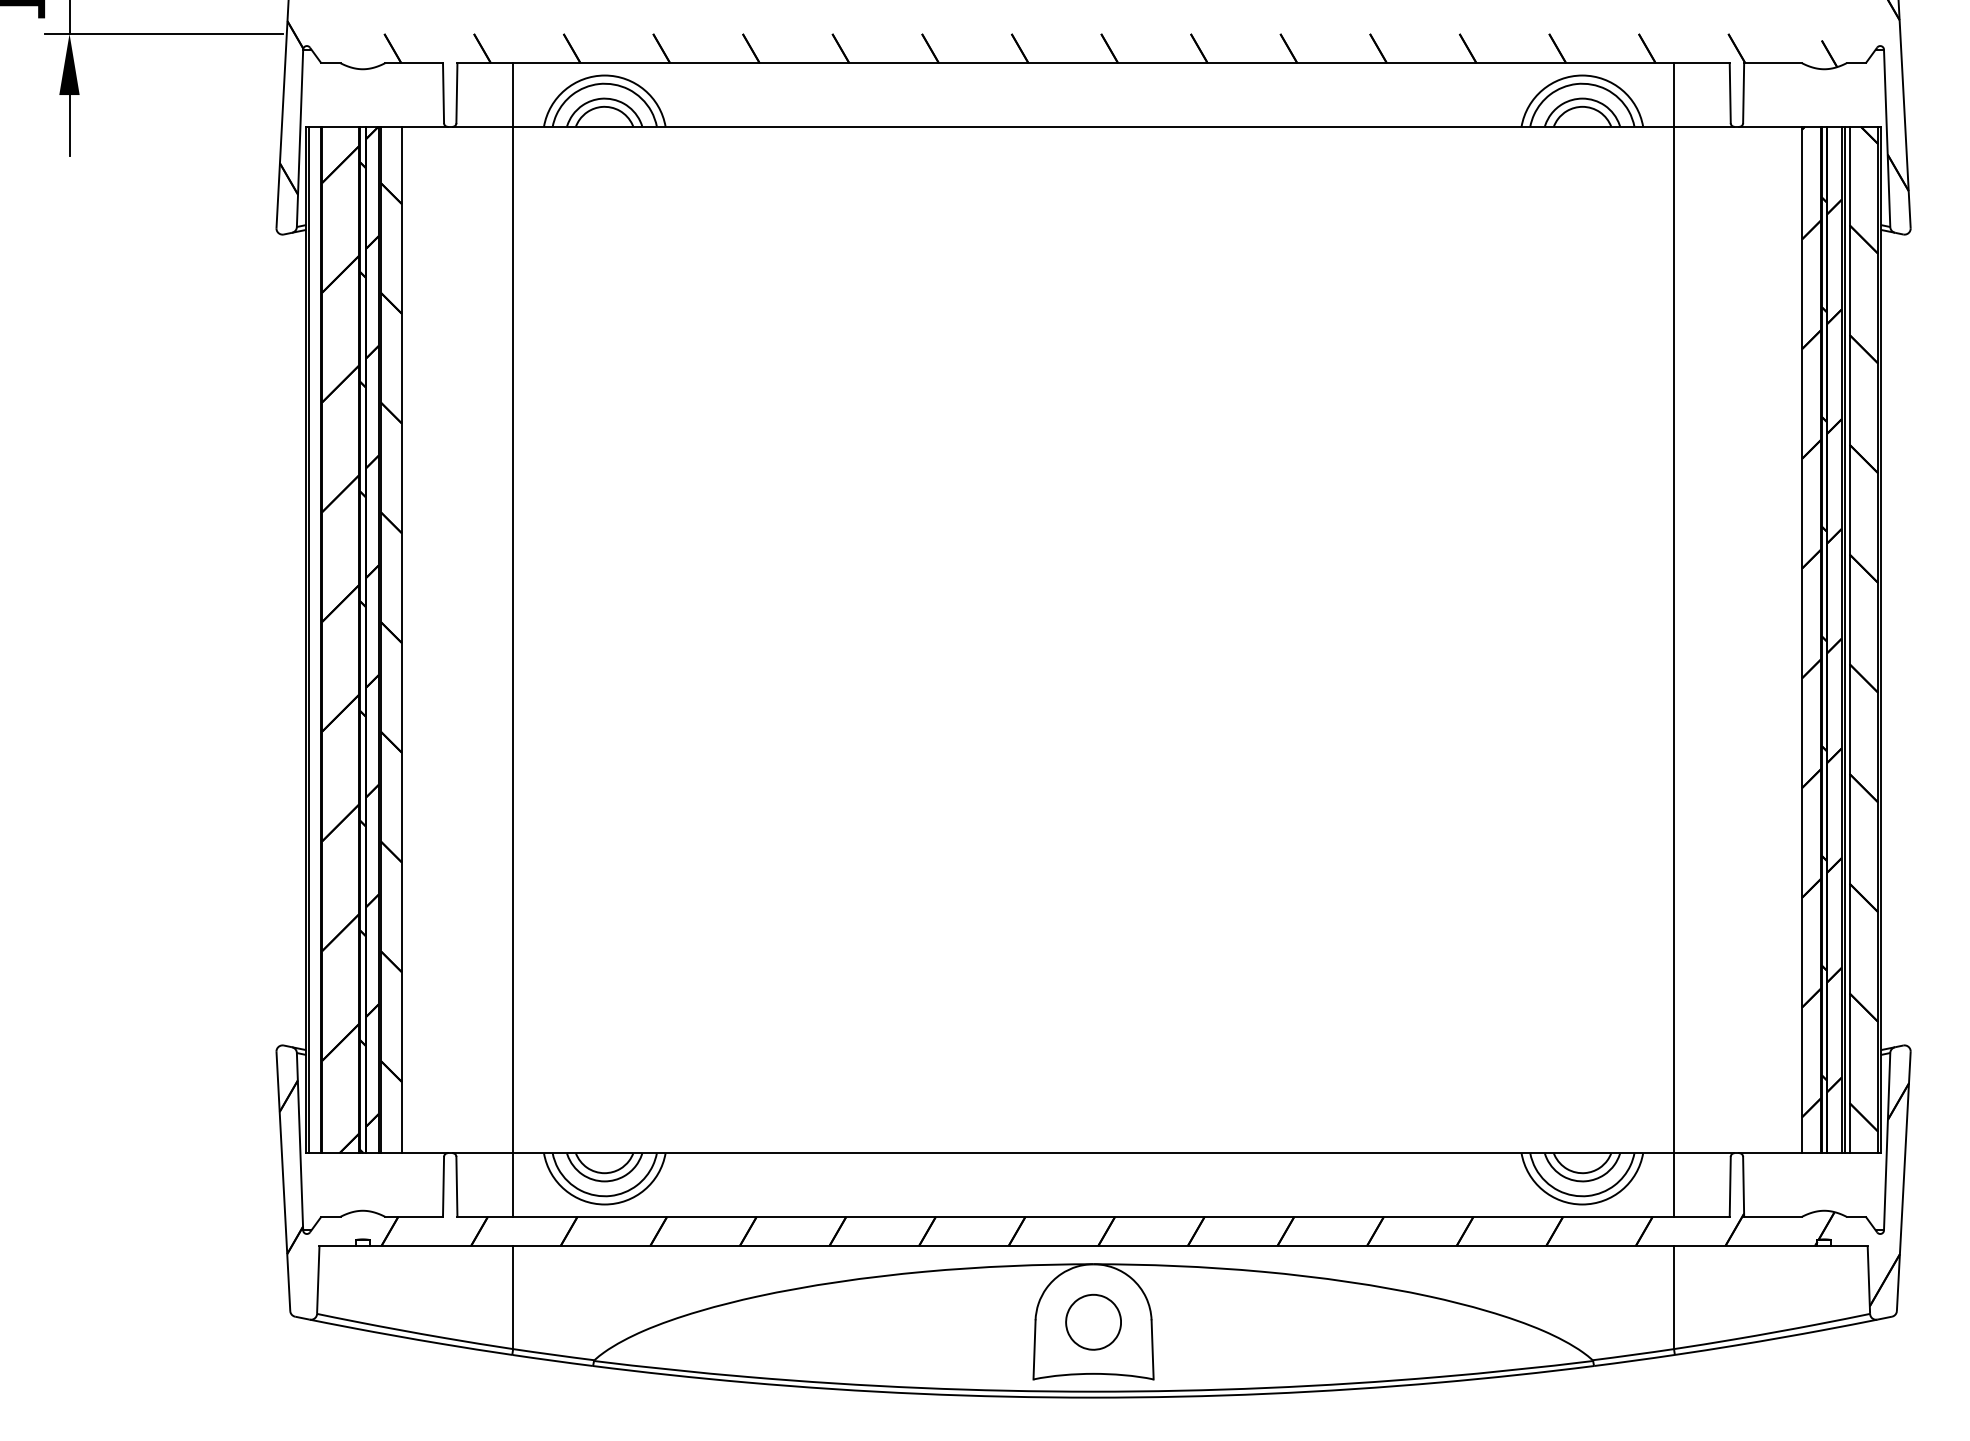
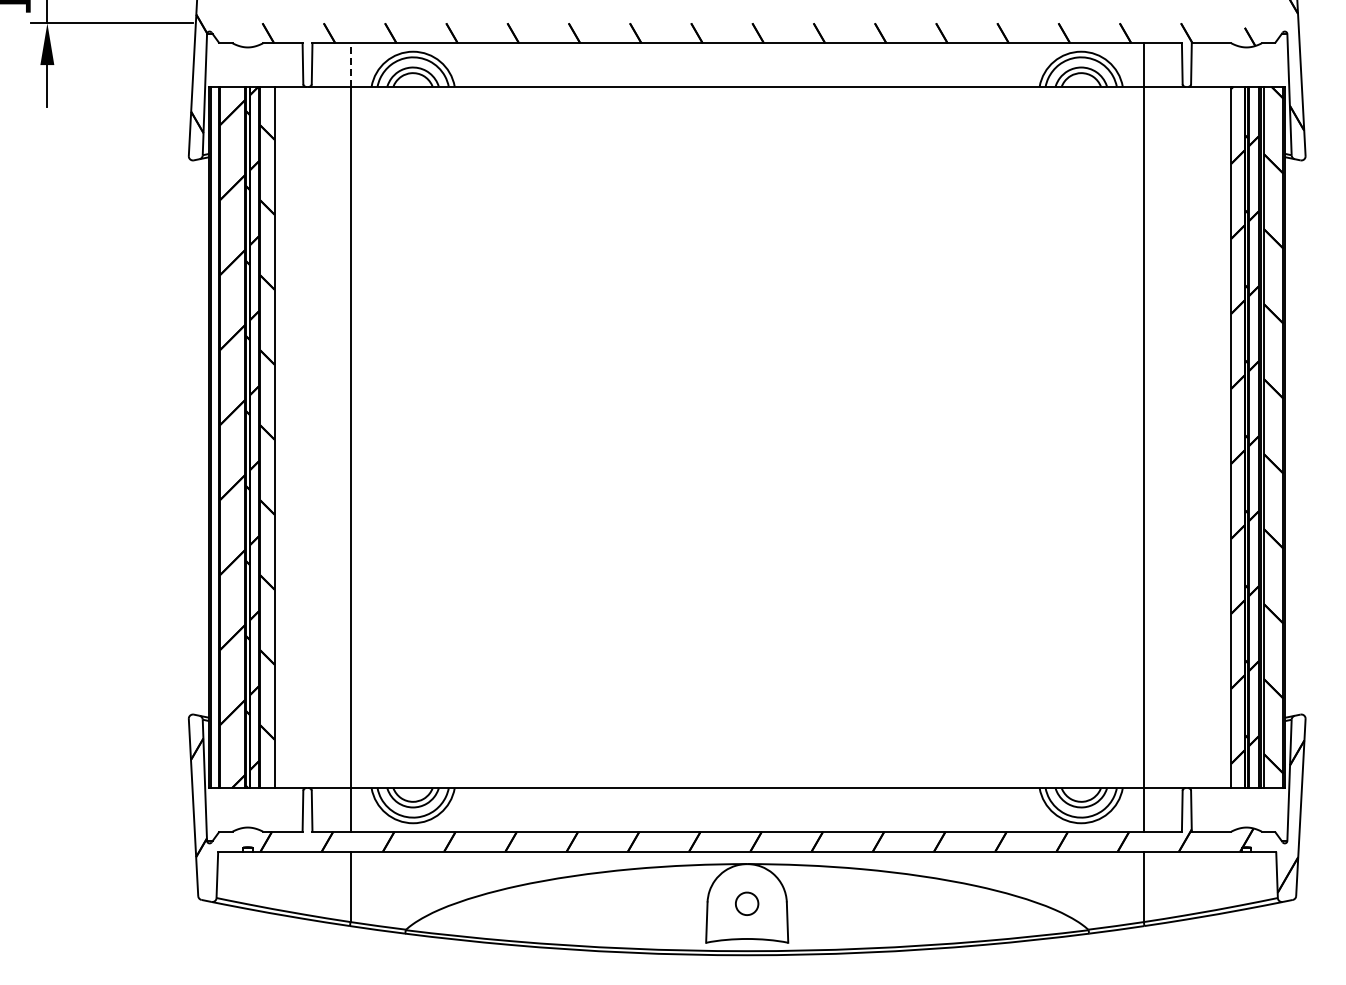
line: (513, 95) -> (350, 65), solid -> dashed
part: (1092, 1321) -> (746, 903), size x0.6

